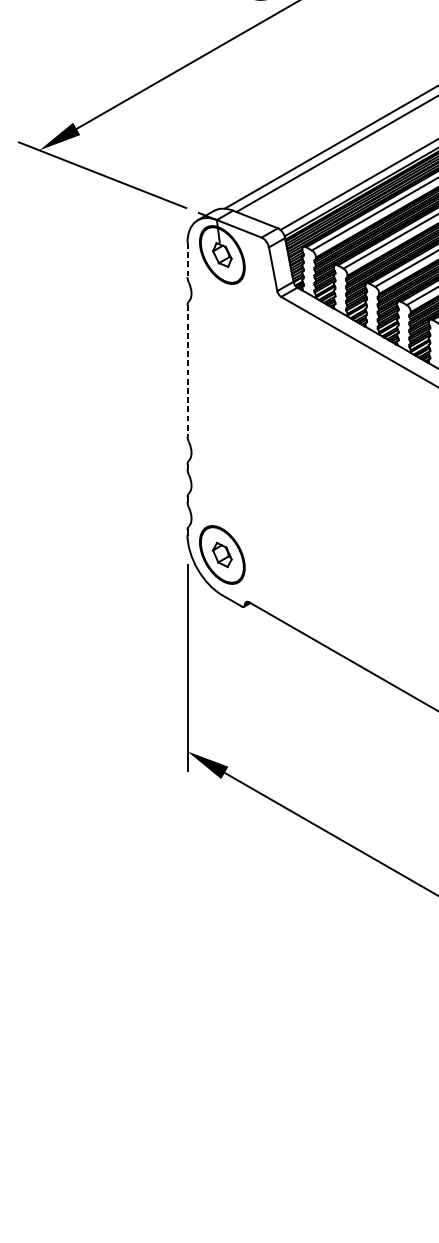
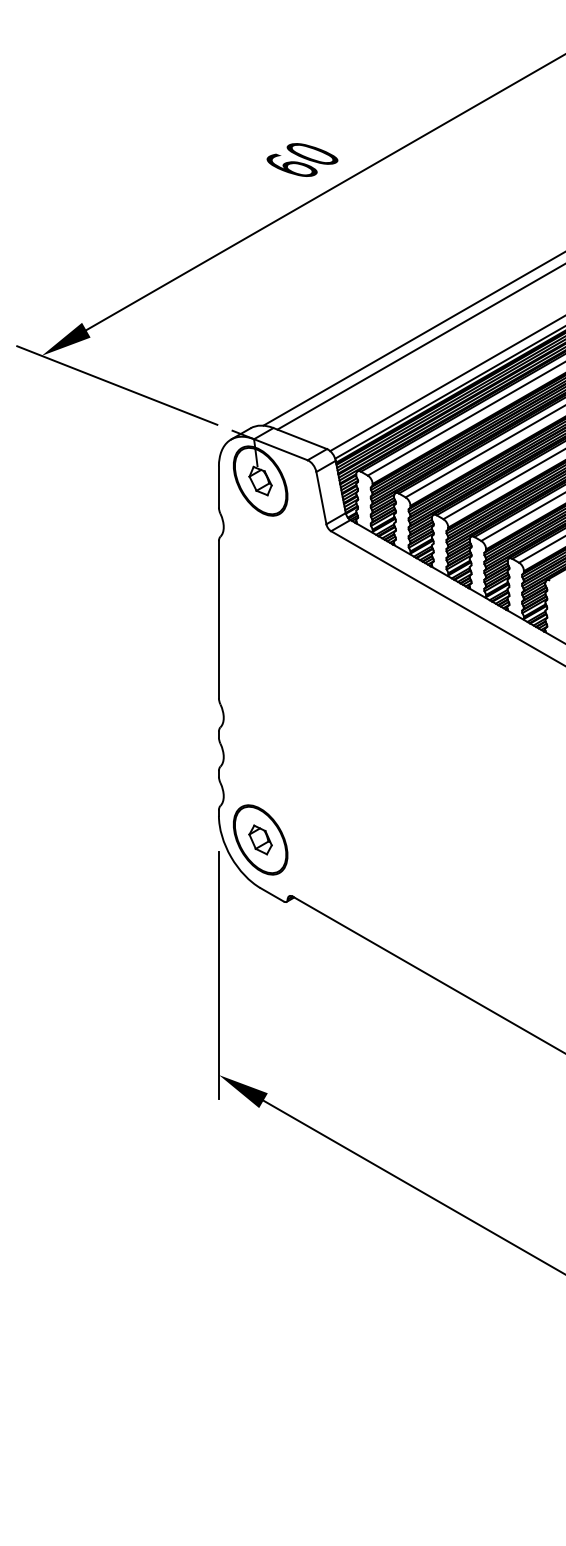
line: (187, 260) -> (218, 487), dashed -> solid
line: (187, 370) -> (218, 619), dashed -> solid

